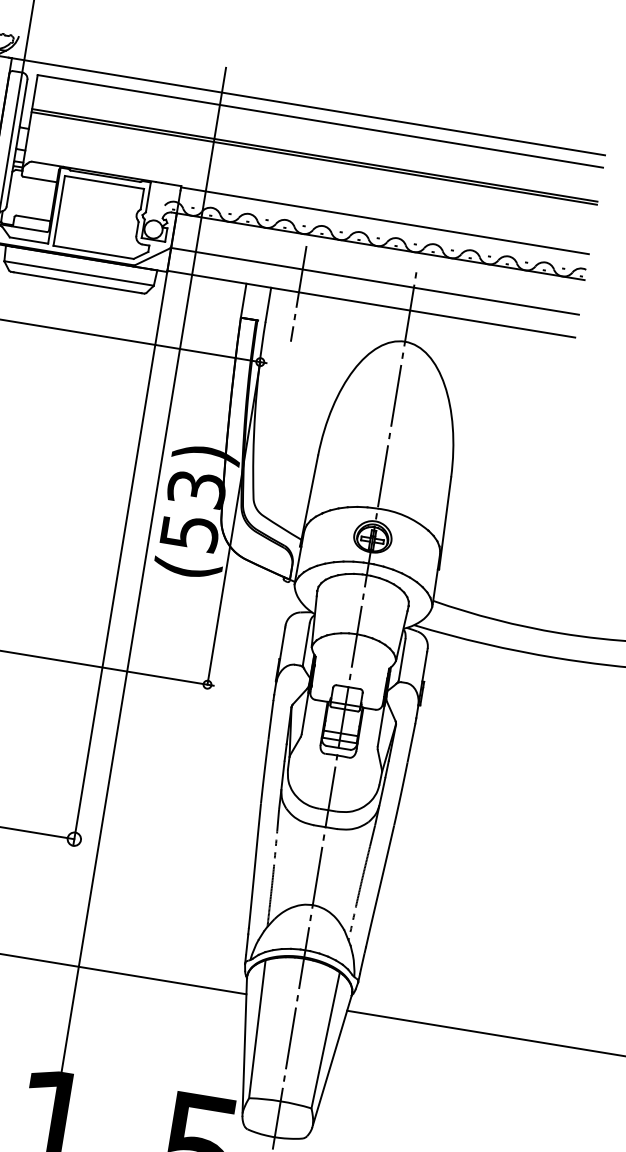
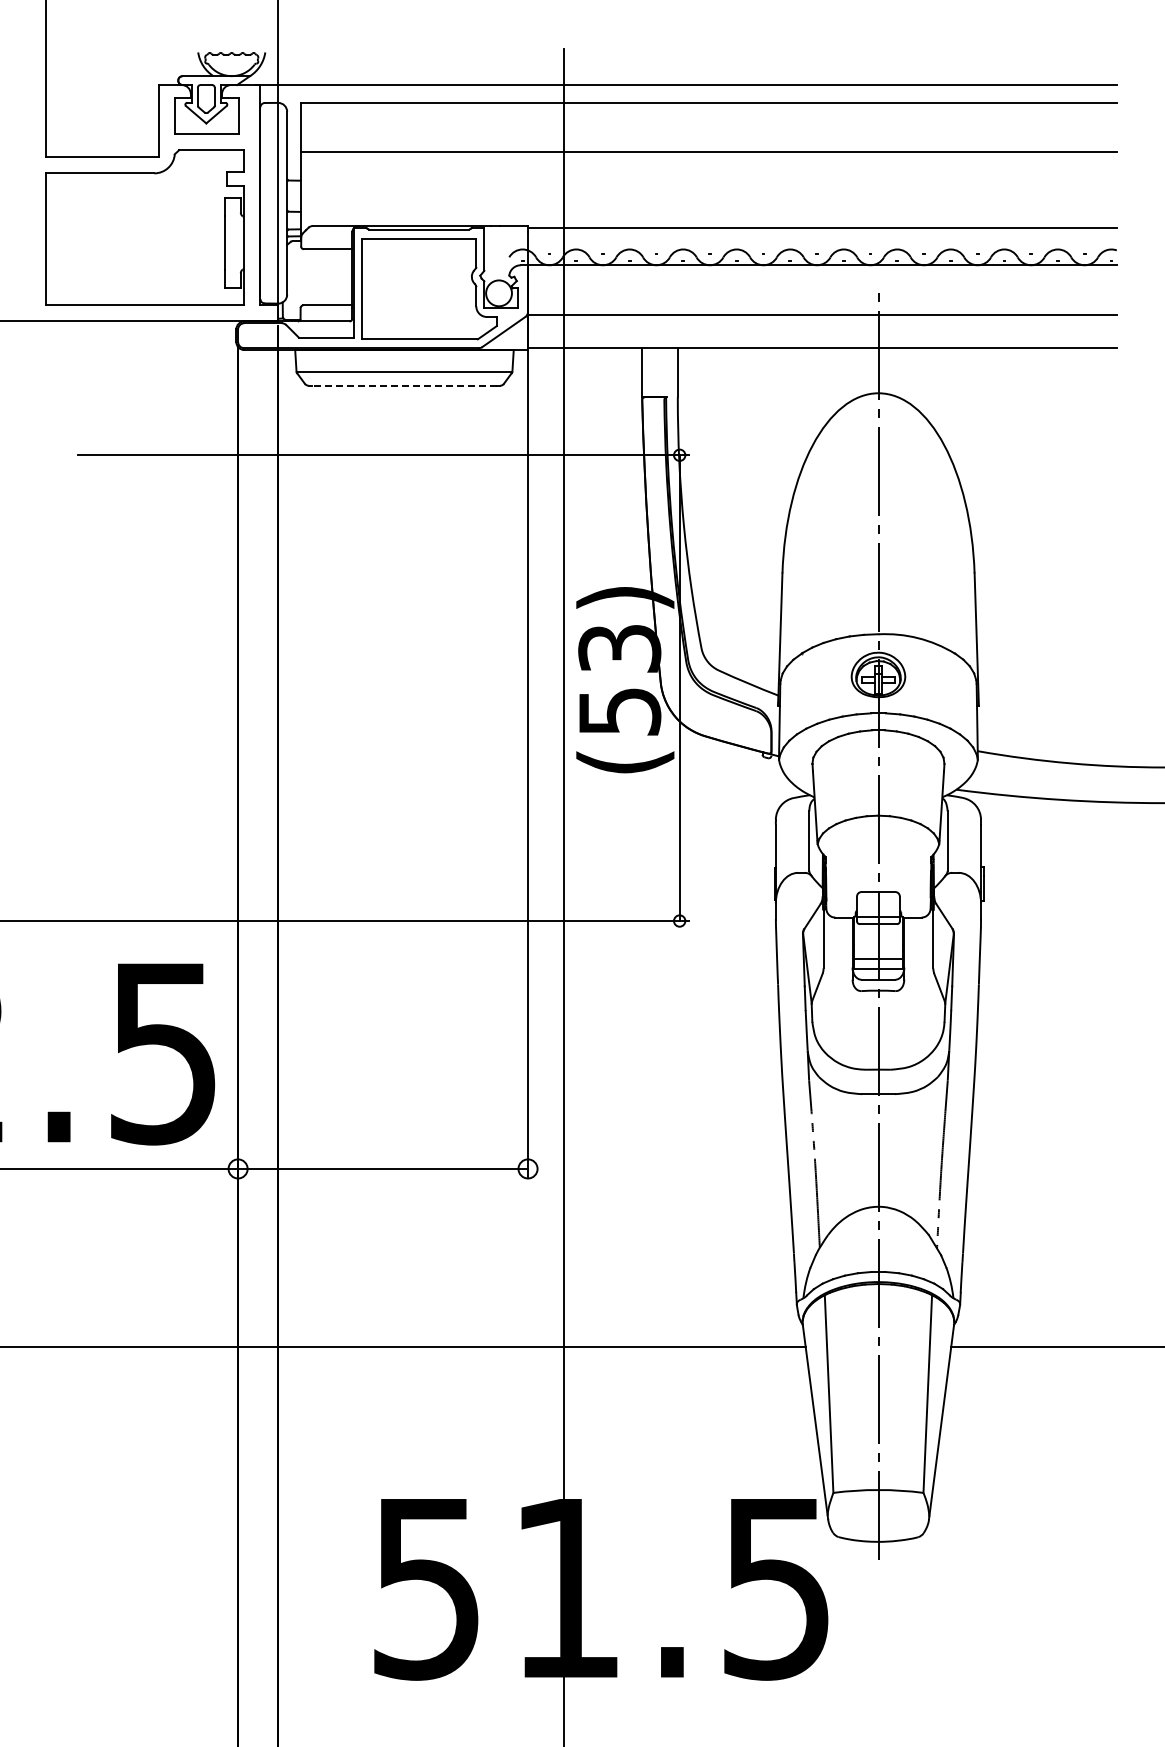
line: (314, 158) -> (708, 156), removed
line: (76, 282) -> (403, 385), solid -> dashed
line: (298, 293) -> (717, 350), removed

